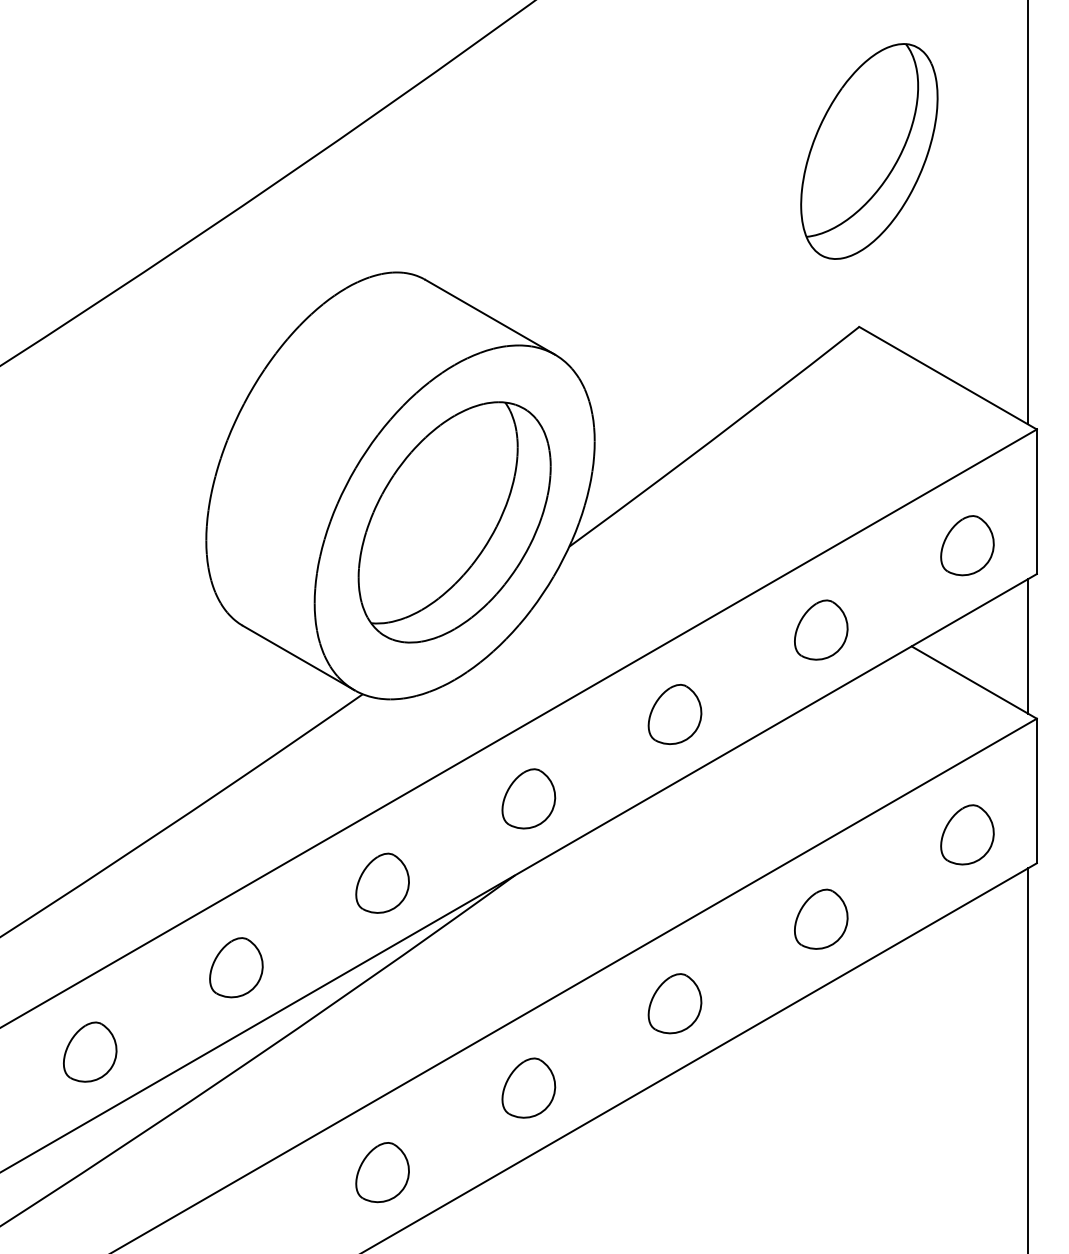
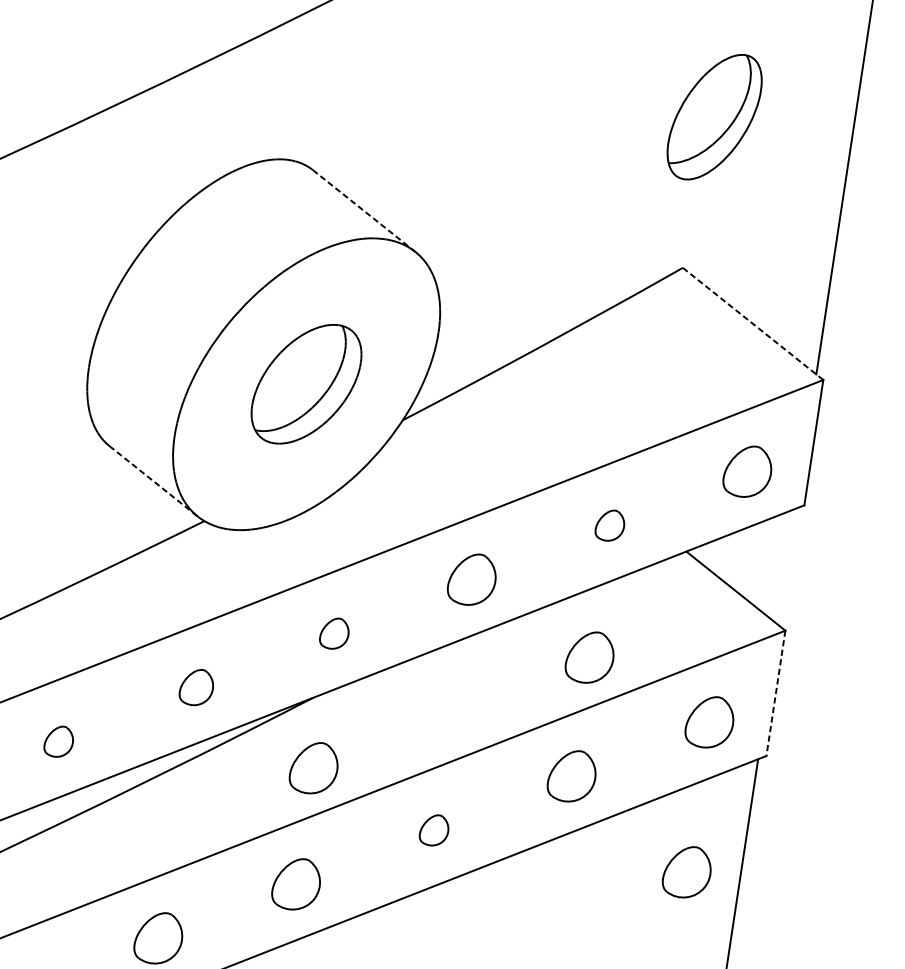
part: (869, 151) -> (714, 117), size x0.7
line: (490, 317) -> (364, 211), solid -> dashed
line: (948, 378) -> (753, 324), solid -> dashed
part: (454, 522) -> (306, 384), size x0.6
part: (821, 629) -> (610, 525), size x0.6
line: (1028, 646) -> (787, 566), removed
line: (299, 658) -> (154, 481), solid -> dashed
part: (821, 781) -> (590, 656), added
line: (1036, 791) -> (775, 693), solid -> dashed
part: (528, 798) -> (334, 633), size x0.6
part: (382, 882) -> (196, 686), size x0.7
part: (528, 953) -> (314, 767), added
part: (236, 967) -> (59, 741), size x0.6
part: (674, 1003) -> (434, 829), size x0.6
part: (967, 1007) -> (687, 871), added

